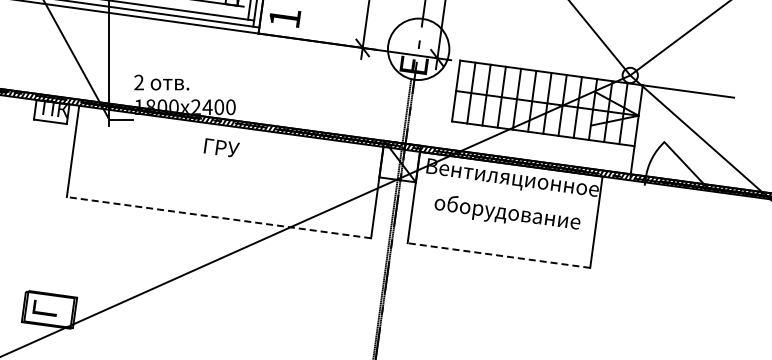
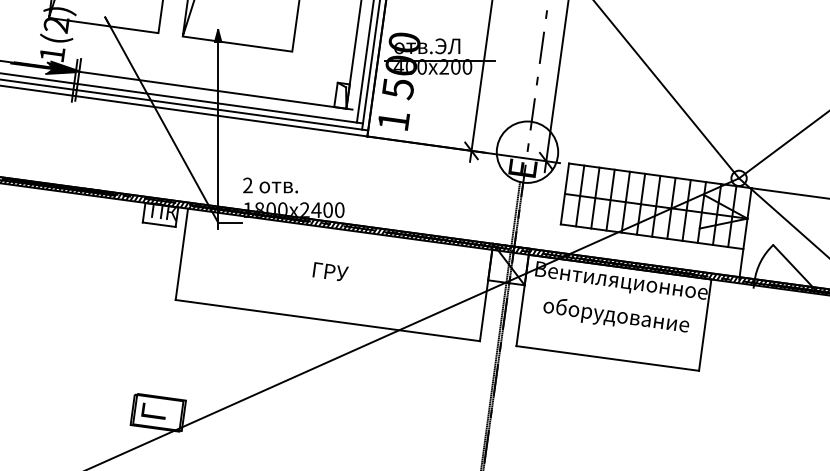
text: (221, 147) -> (330, 271), moved
line: (218, 217) -> (327, 320), dashed -> solid
line: (498, 255) -> (607, 358), dashed -> solid

